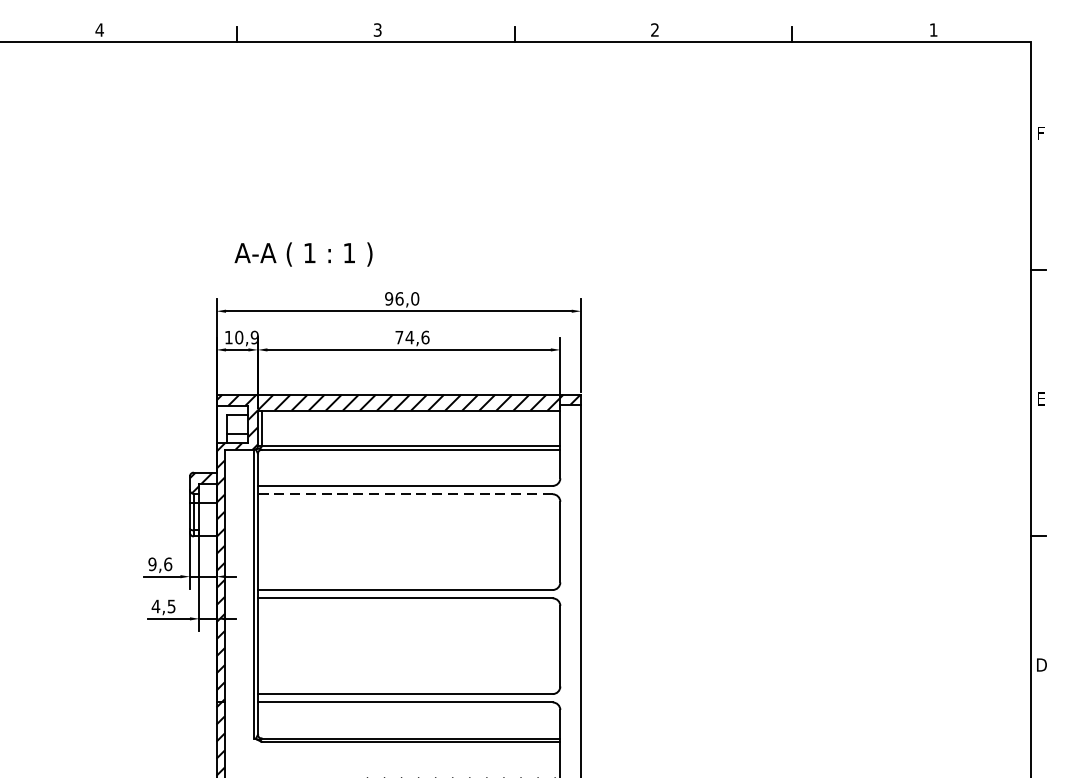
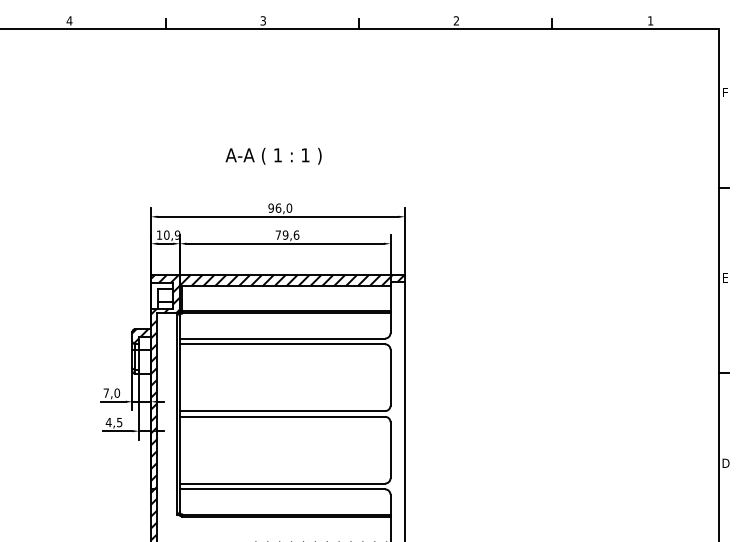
text: (303, 253) -> (273, 155), moved
text: (409, 336) -> (285, 234), 74,6 -> 79,6
line: (405, 494) -> (282, 344), dashed -> solid
text: (159, 563) -> (111, 392), 9,6 -> 7,0

